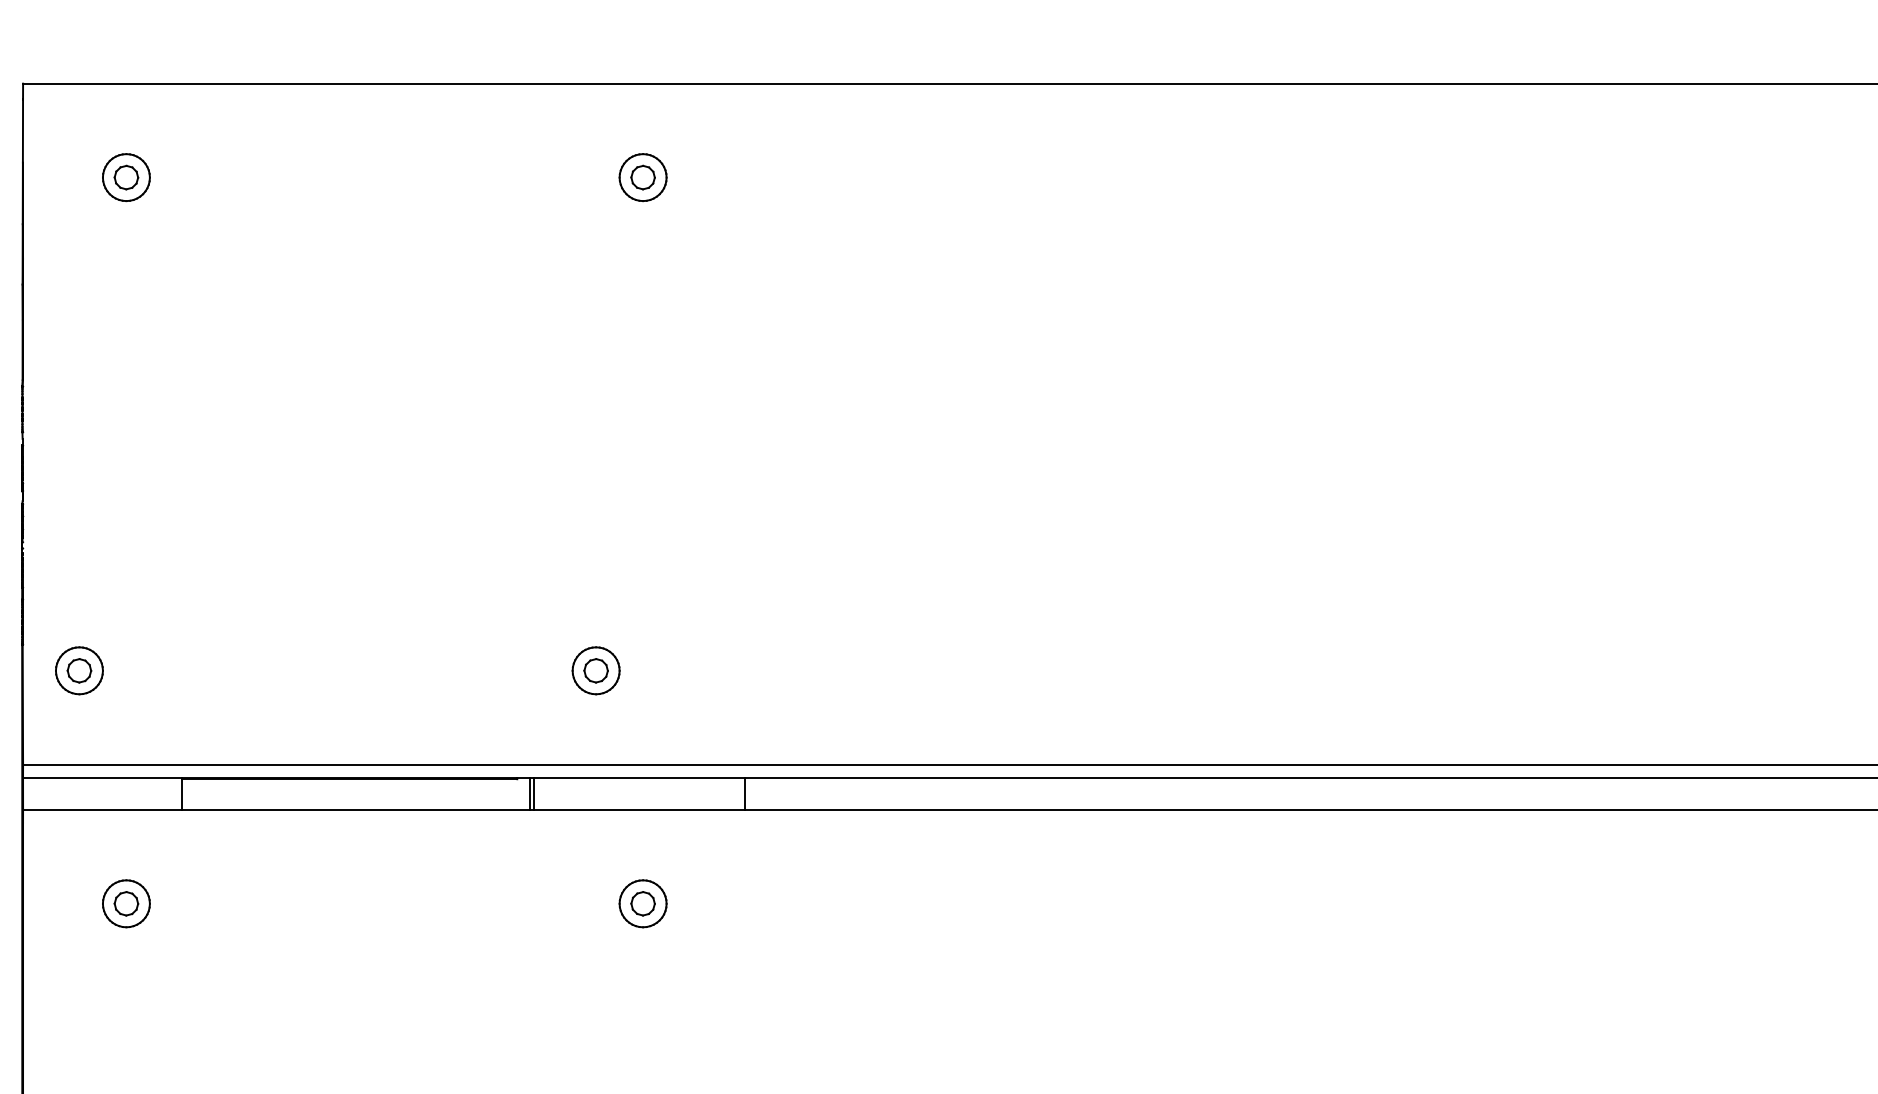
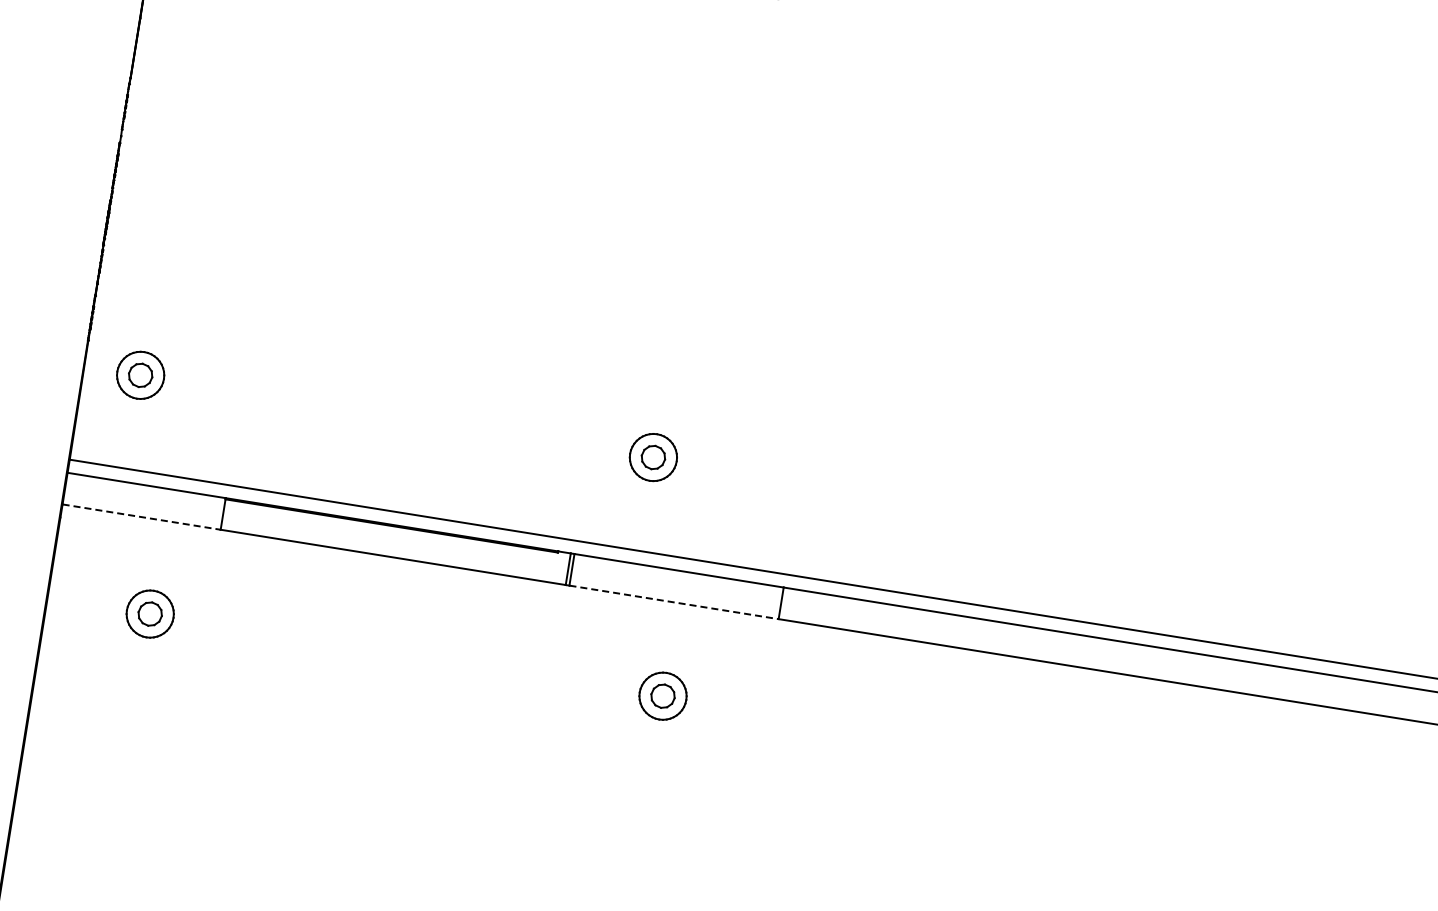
line: (102, 809) -> (141, 516), solid -> dashed
line: (639, 809) -> (674, 602), solid -> dashed

